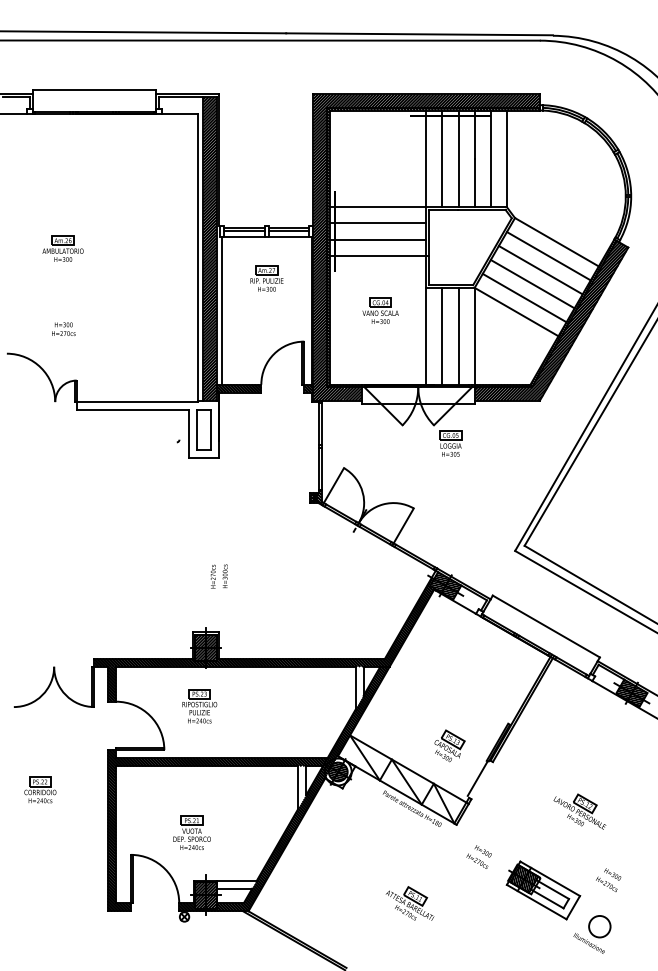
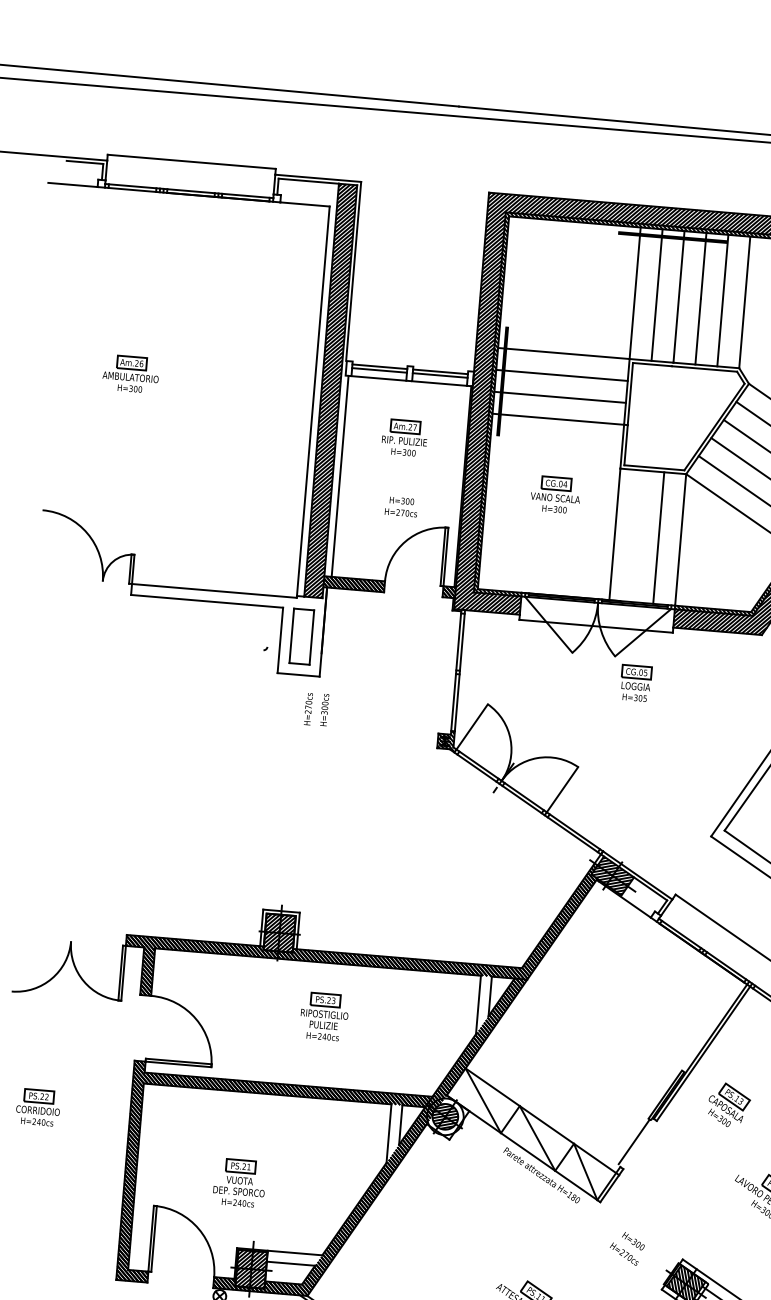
text: (63, 328) -> (401, 505), moved
line: (442, 335) -> (636, 535), removed
text: (218, 576) -> (315, 709), moved
part: (199, 706) -> (324, 1016), moved
part: (449, 745) -> (728, 1104), moved

